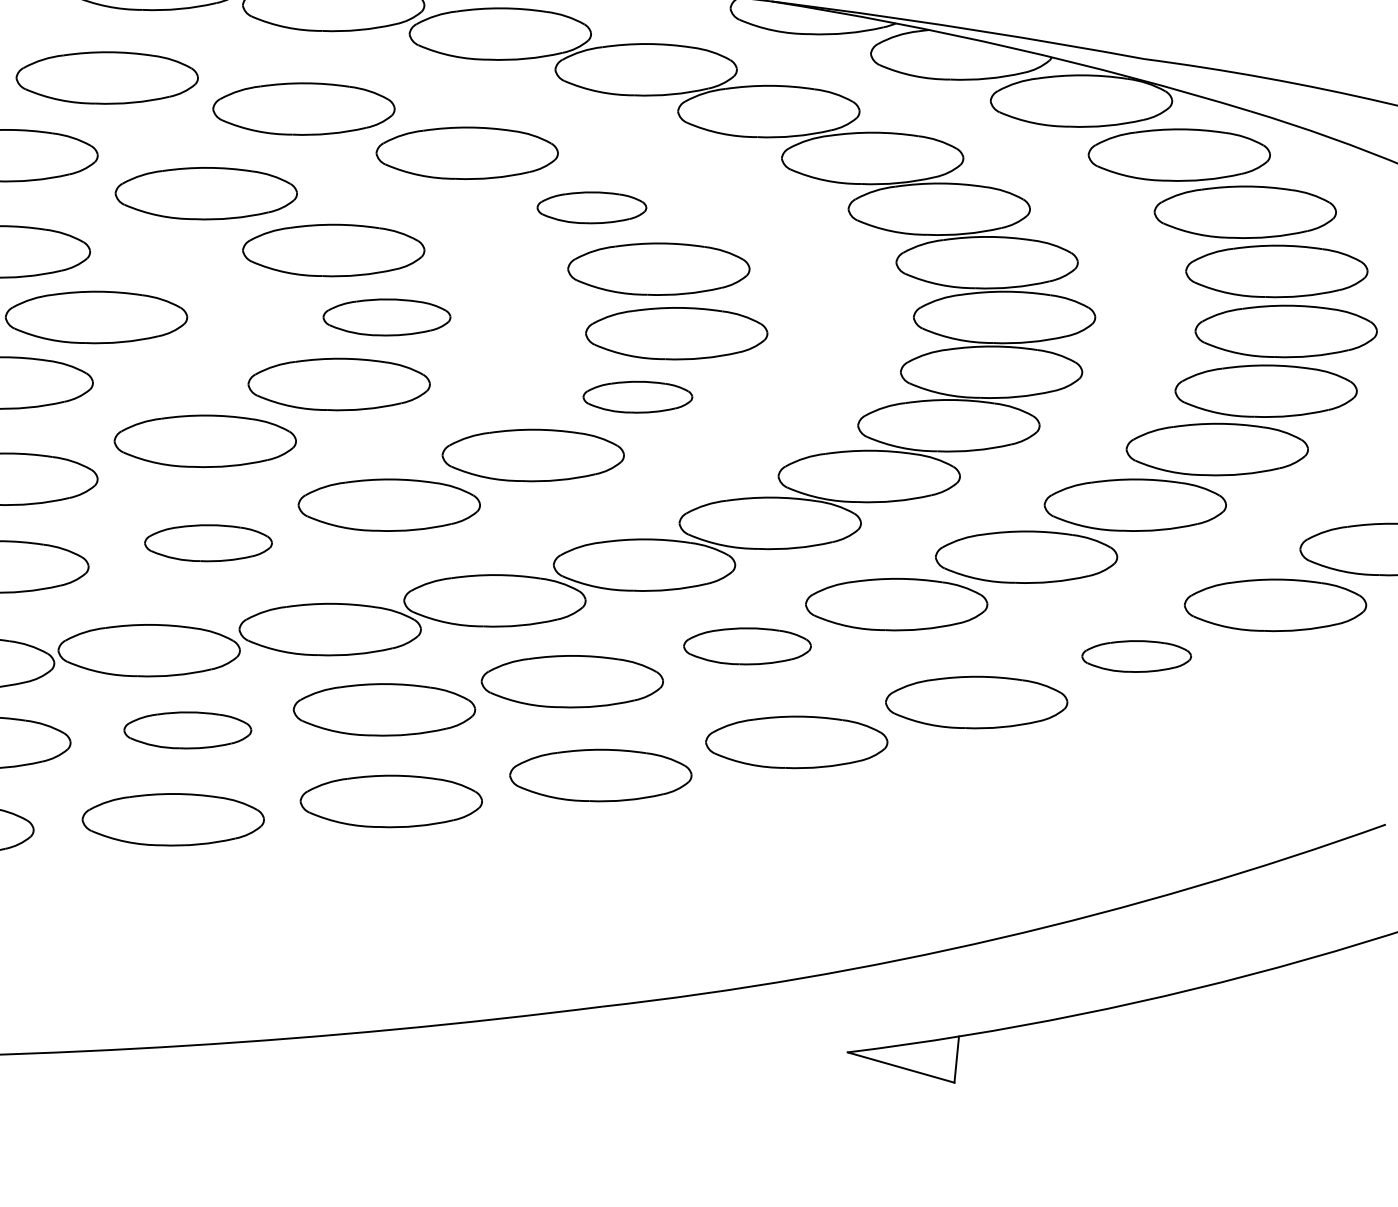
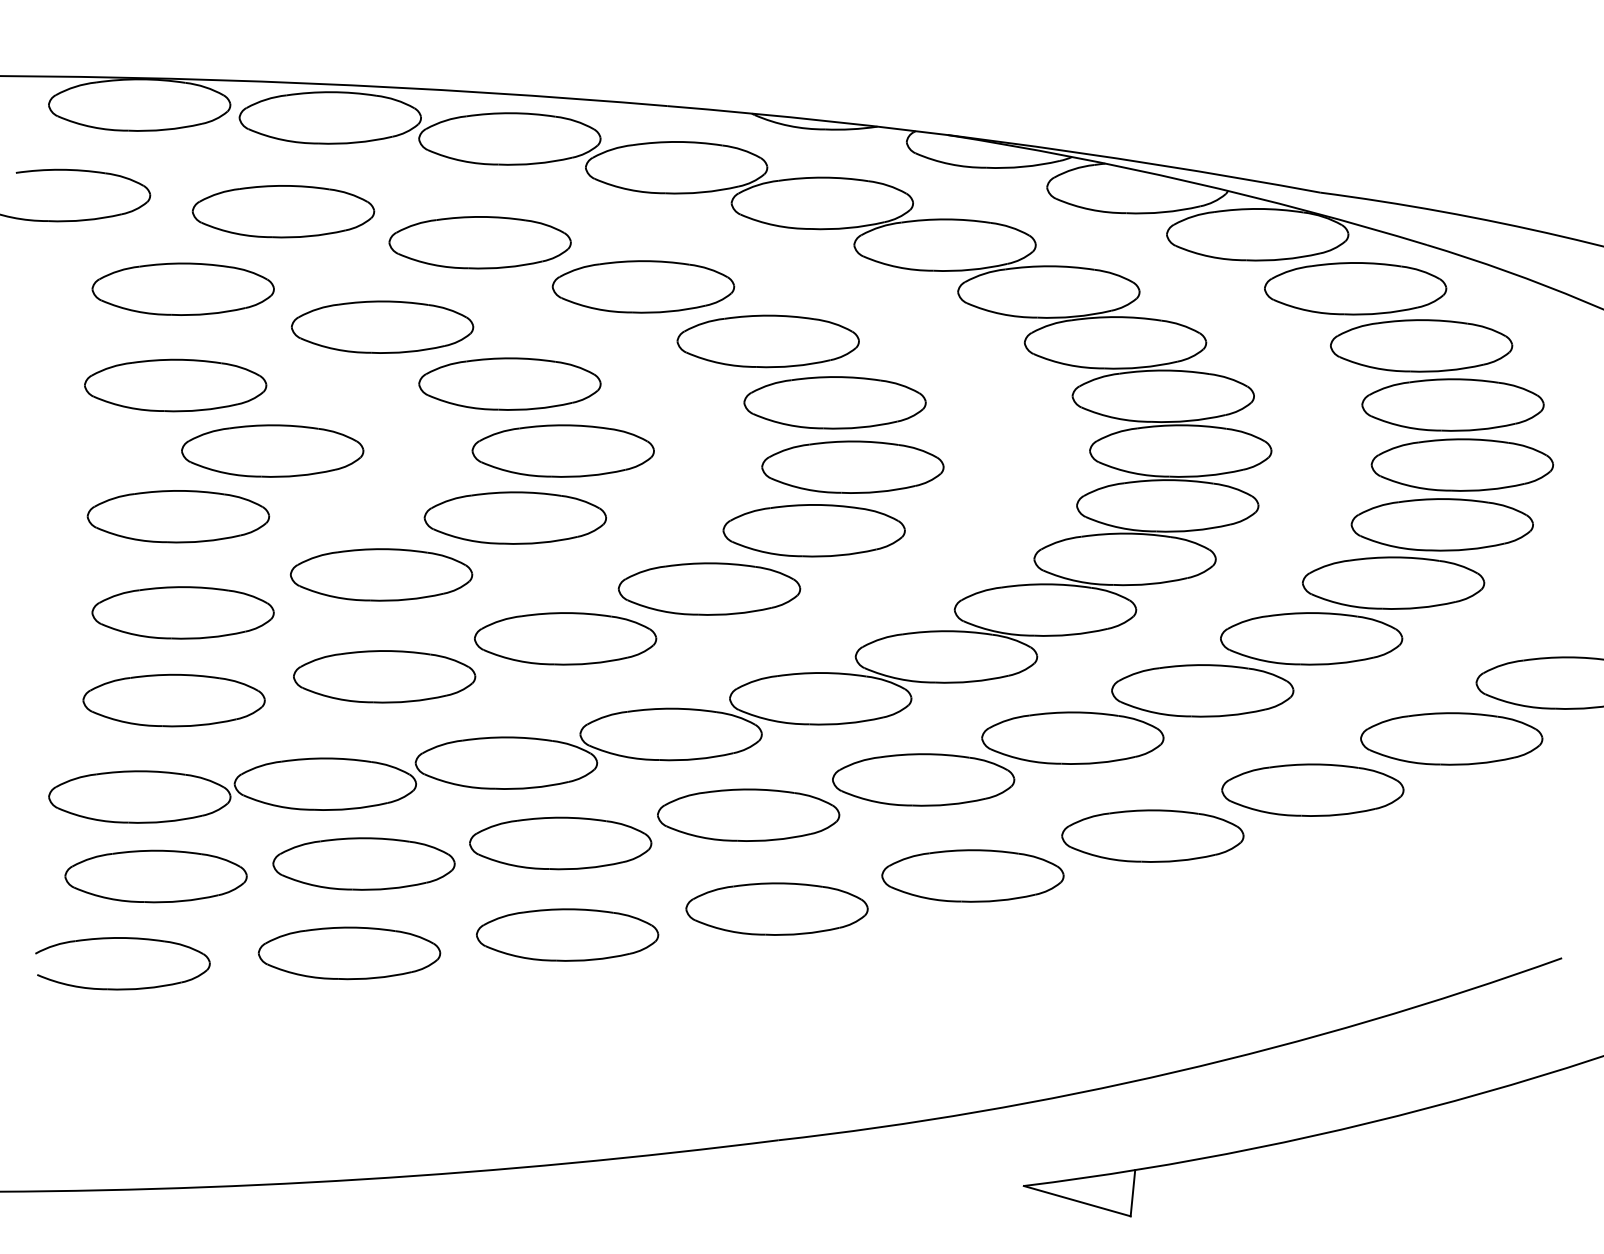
part: (591, 207) -> (767, 341), size x1.67
part: (386, 316) -> (562, 450), size x1.43
part: (637, 396) -> (813, 530), size x1.67
part: (208, 542) -> (384, 676), size x1.43
part: (747, 645) -> (923, 779), size x1.43
part: (1136, 655) -> (1312, 789), size x1.67
part: (187, 729) -> (363, 863), size x1.43

